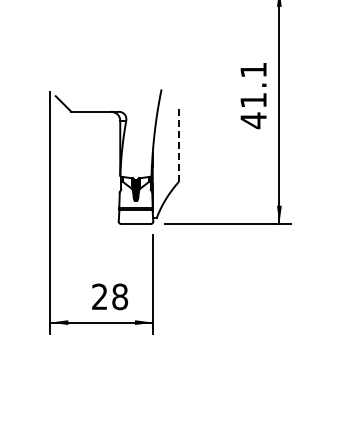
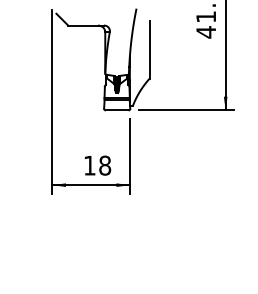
line: (178, 144) -> (149, 50), dashed -> solid
text: (99, 296) -> (89, 165), 28 -> 18

